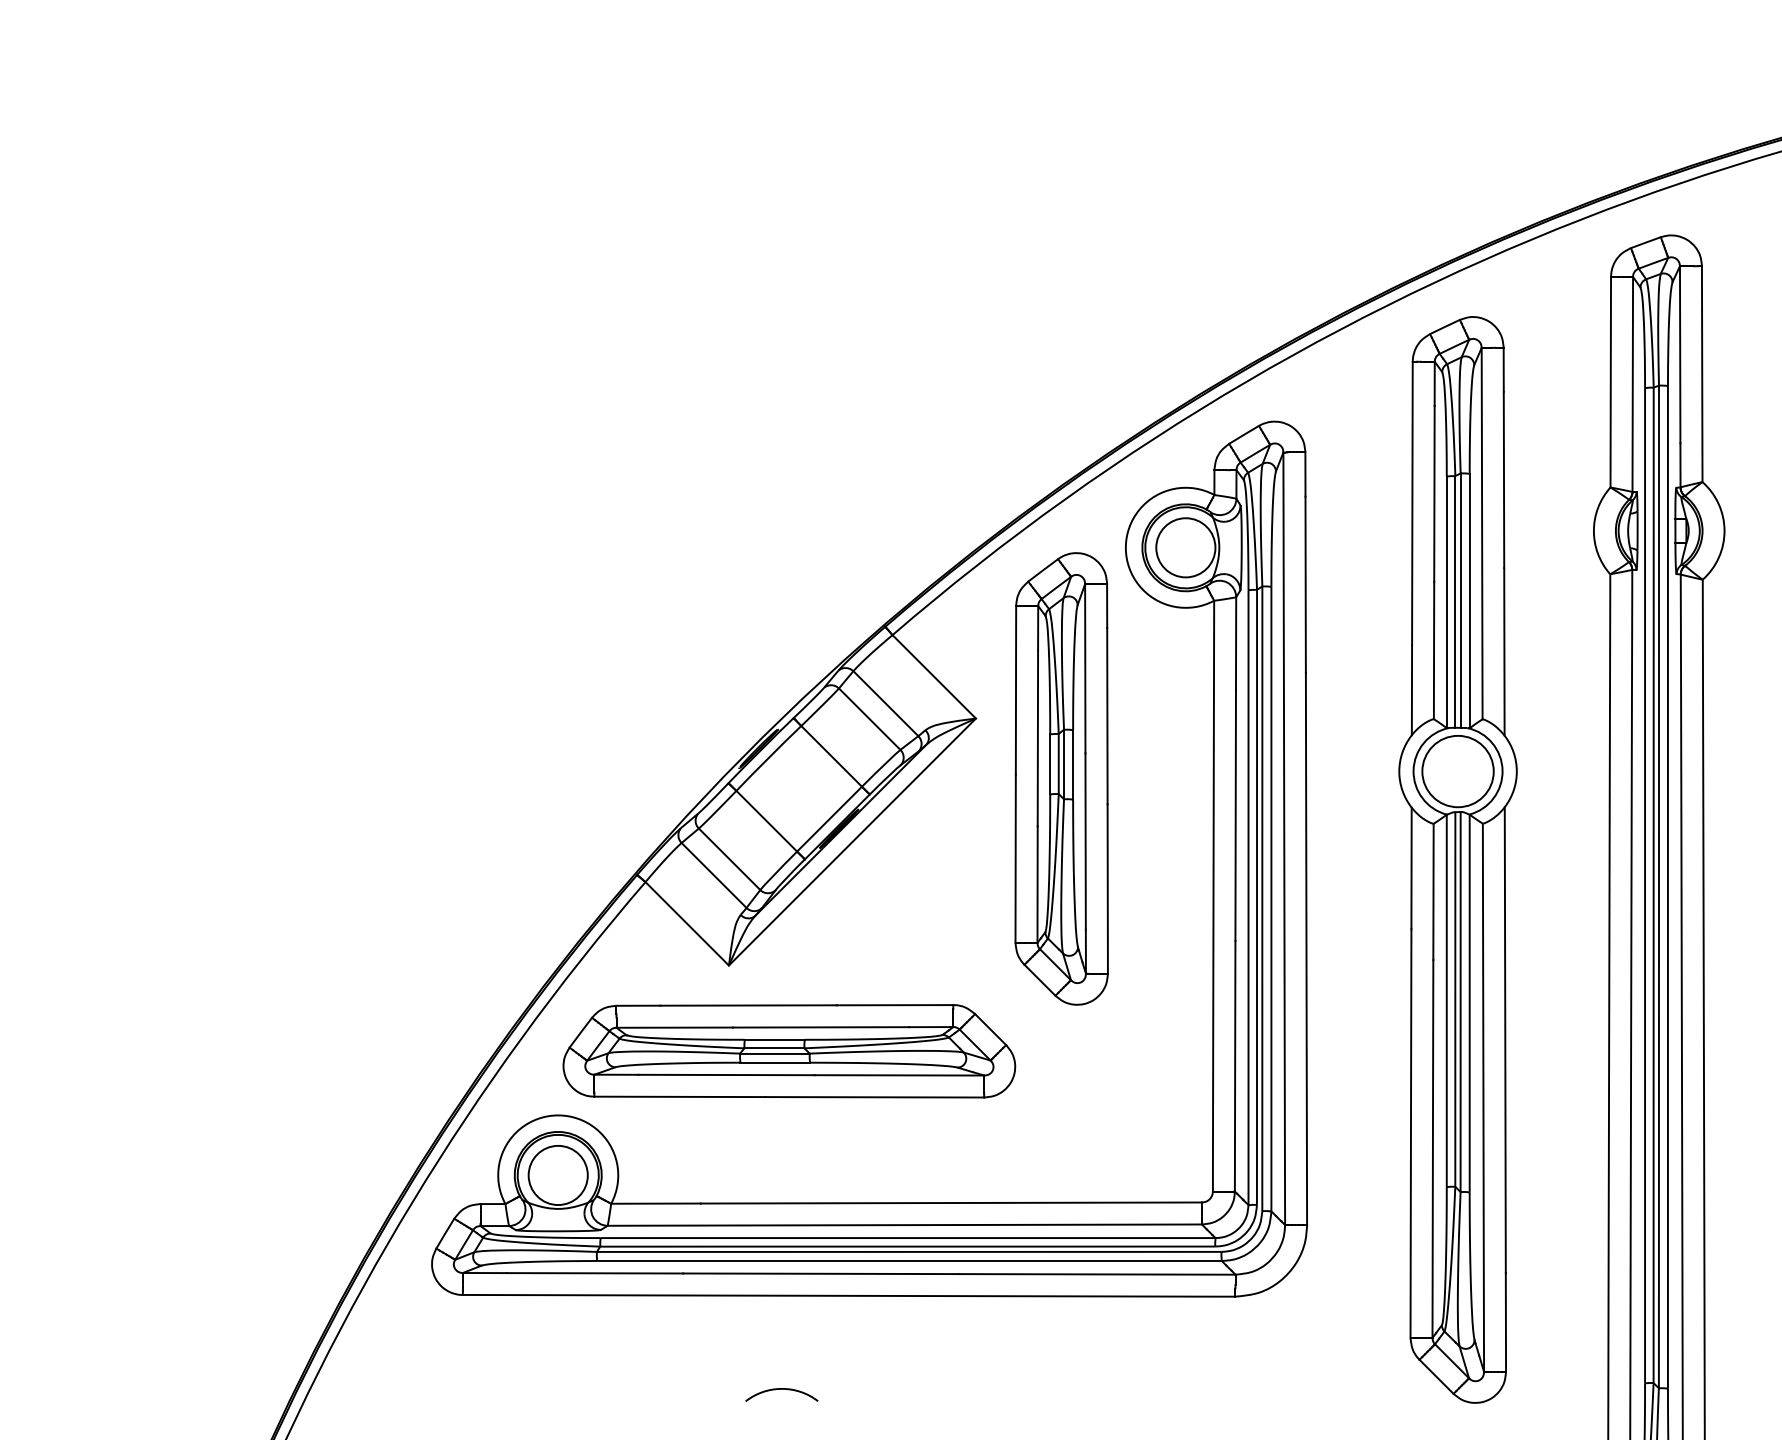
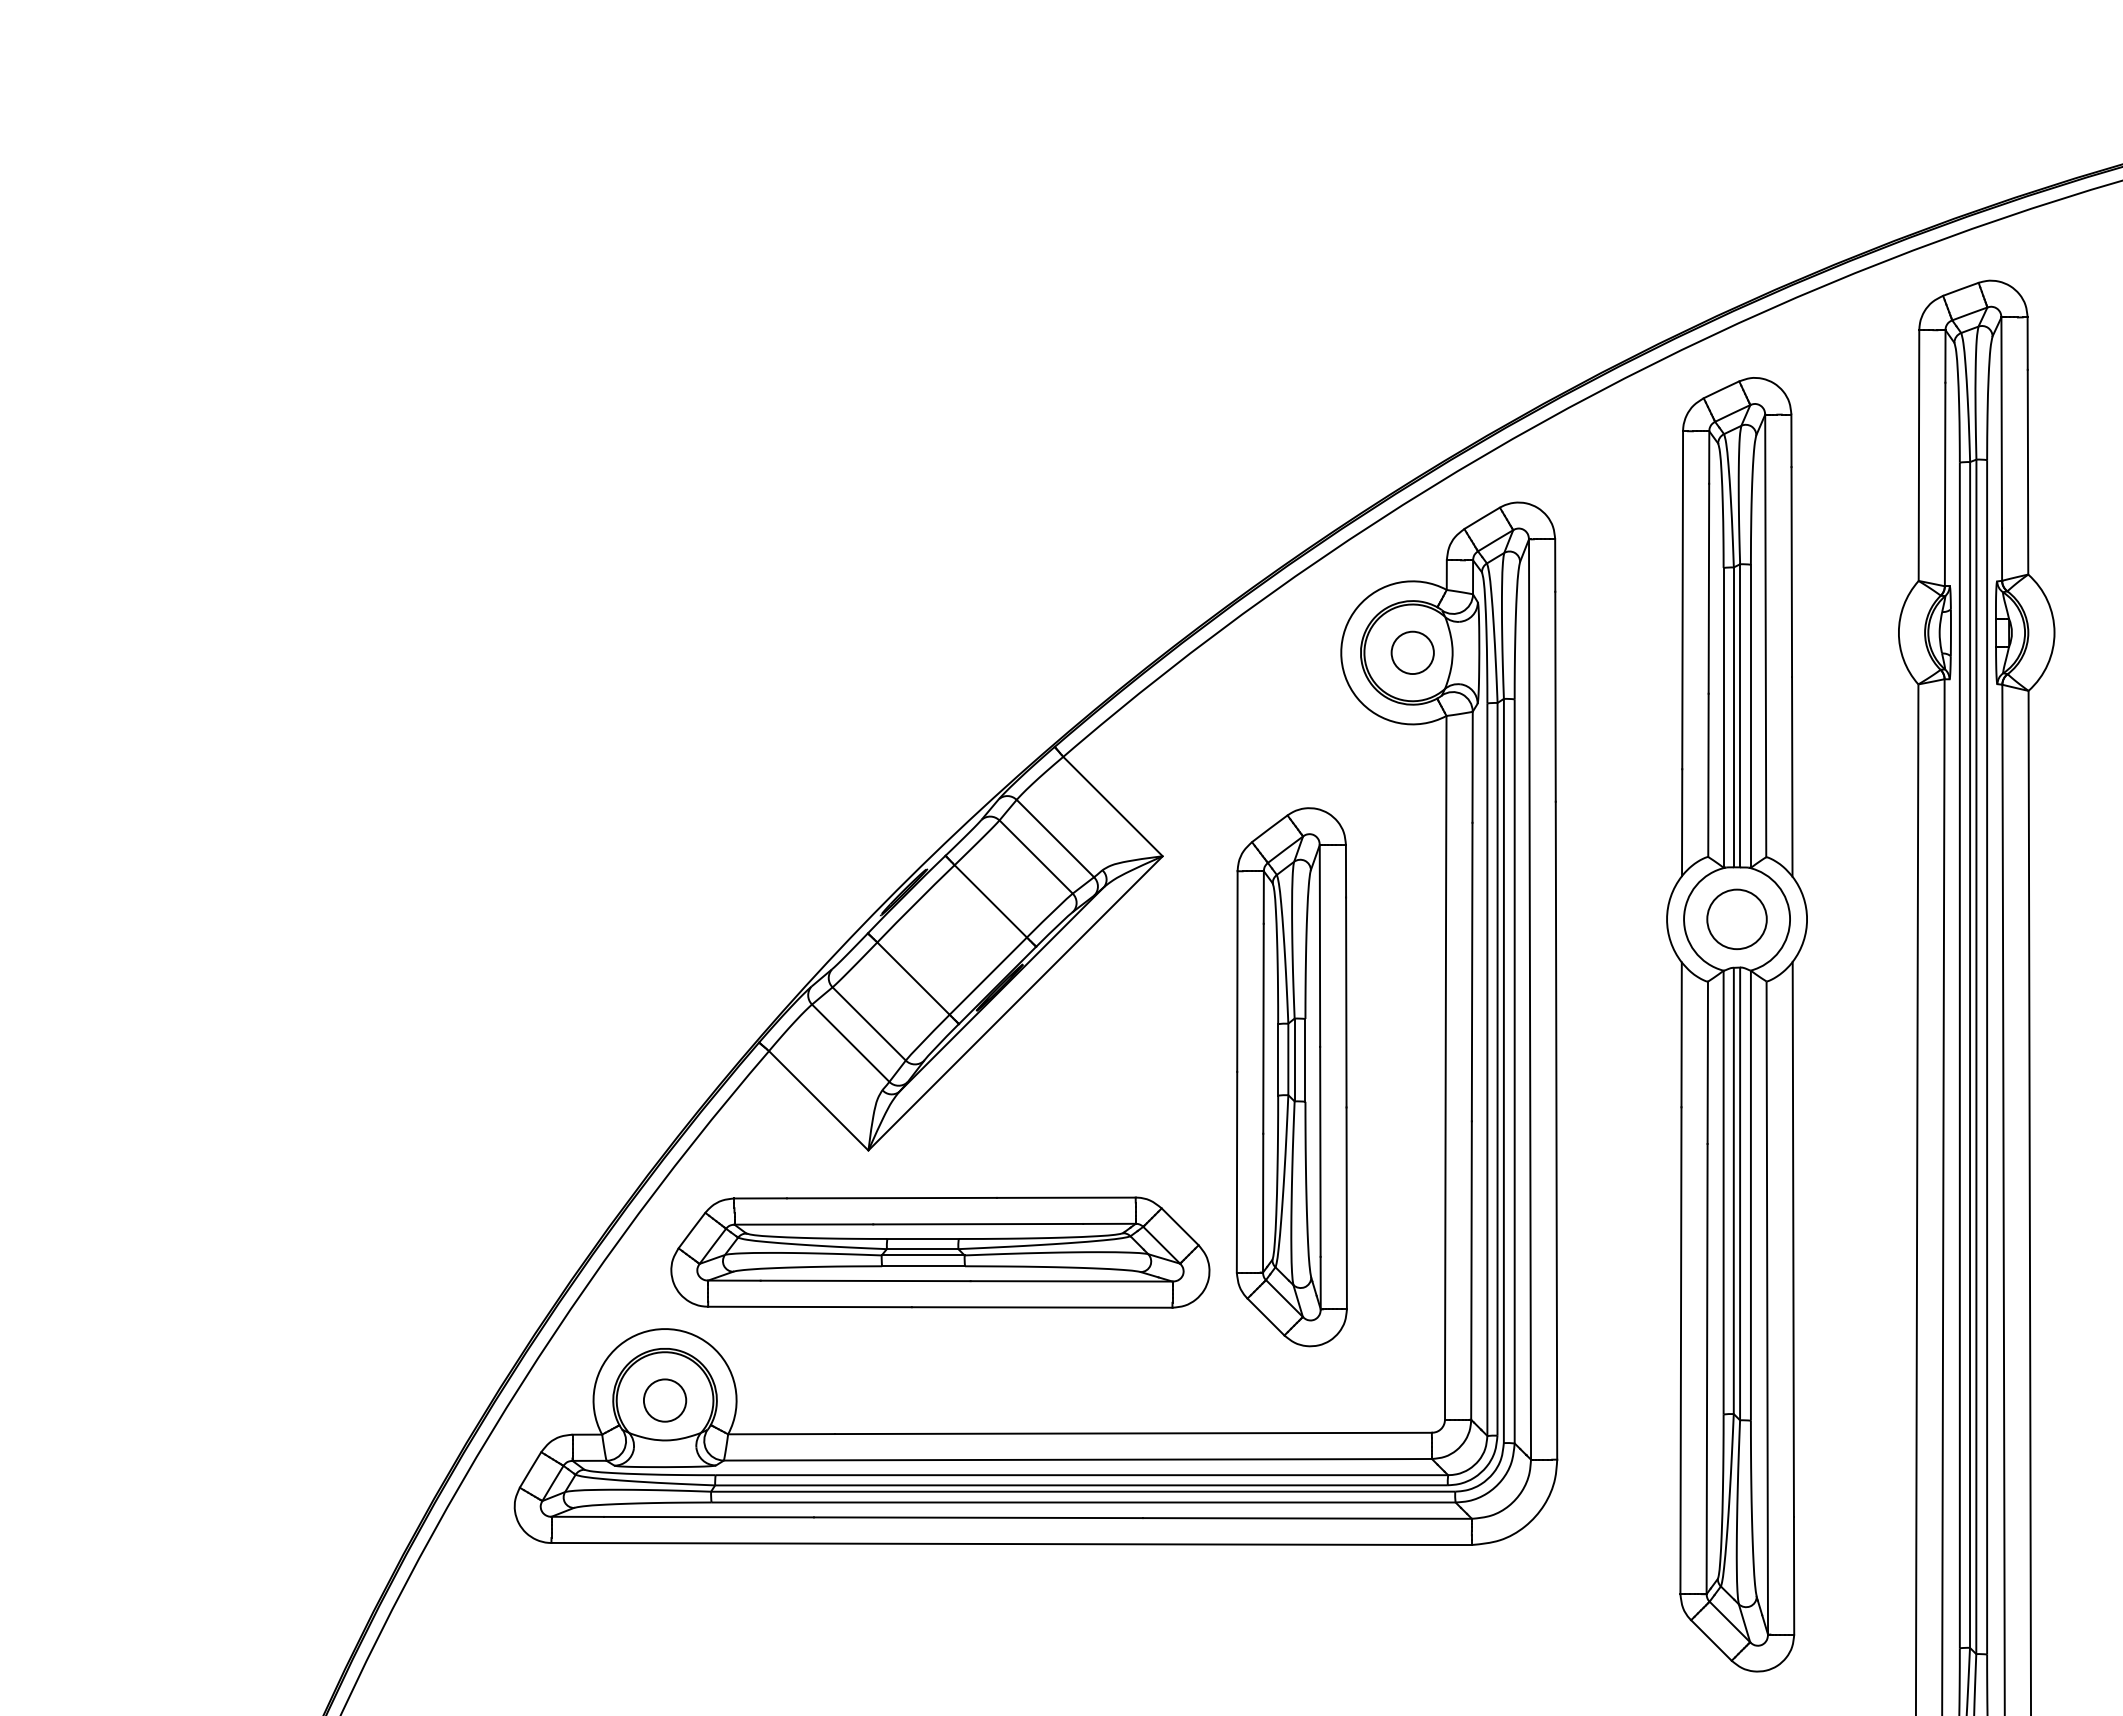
circle: (1185, 547) -> (1412, 652), size x0.6
circle: (1457, 770) -> (1736, 918), size x0.7
part: (1061, 779) -> (1291, 1077), moved
circle: (557, 1175) -> (664, 1400), size x0.6
arc: (781, 1389) -> (931, 1655), removed

